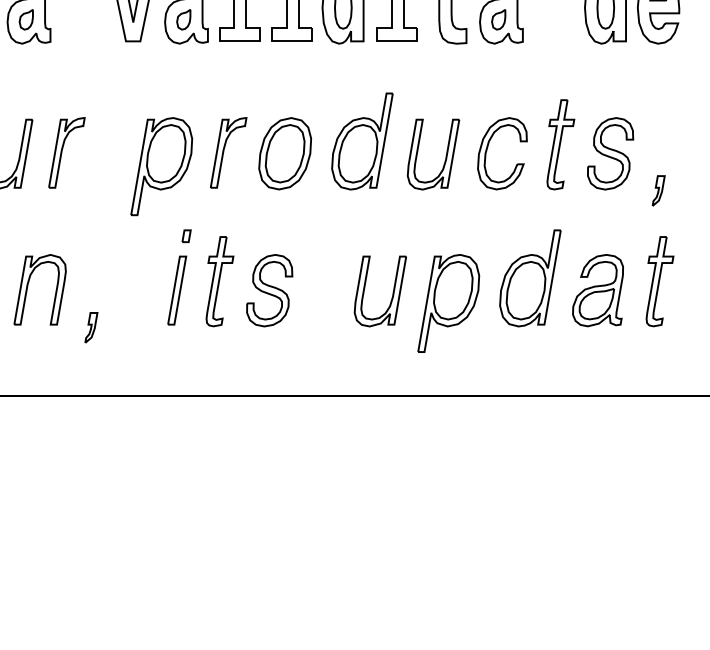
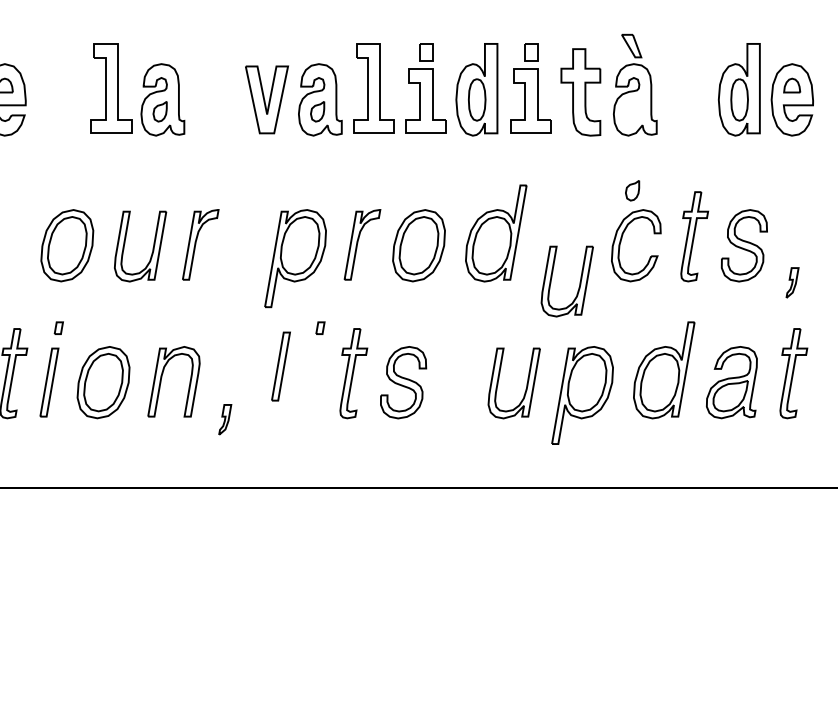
part: (498, 19) -> (632, 190), moved
part: (445, 154) -> (579, 281), moved
part: (176, 290) -> (280, 366), moved

